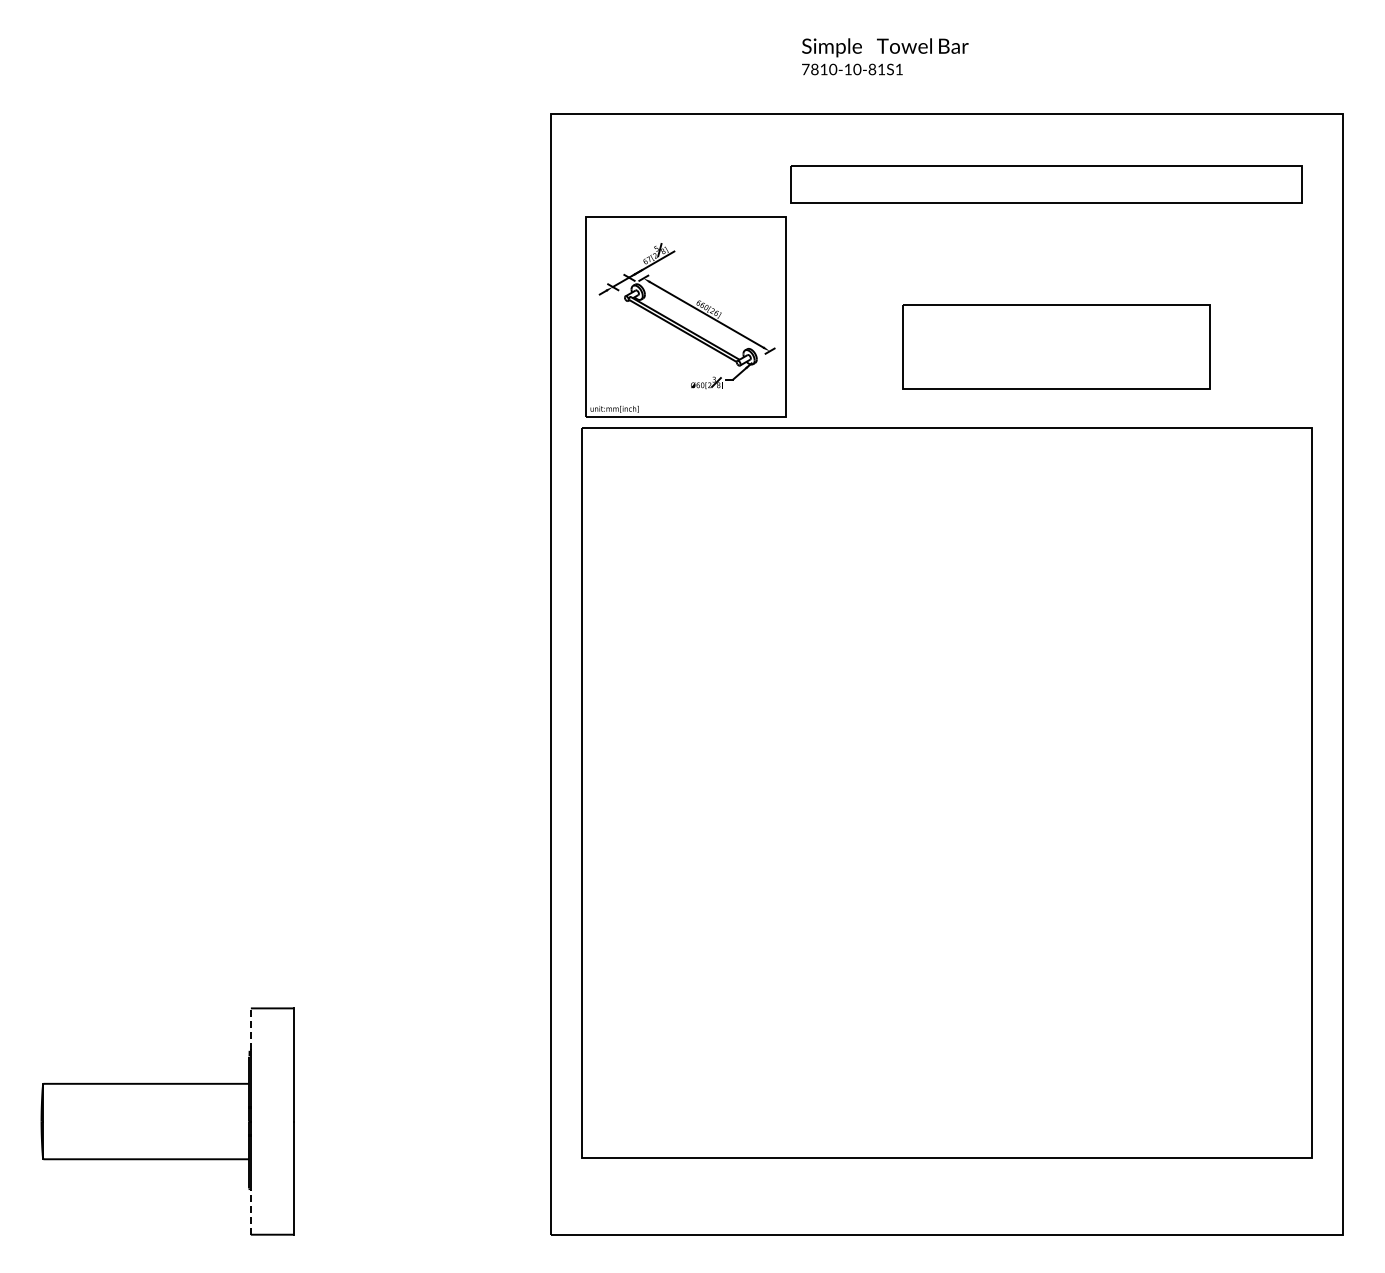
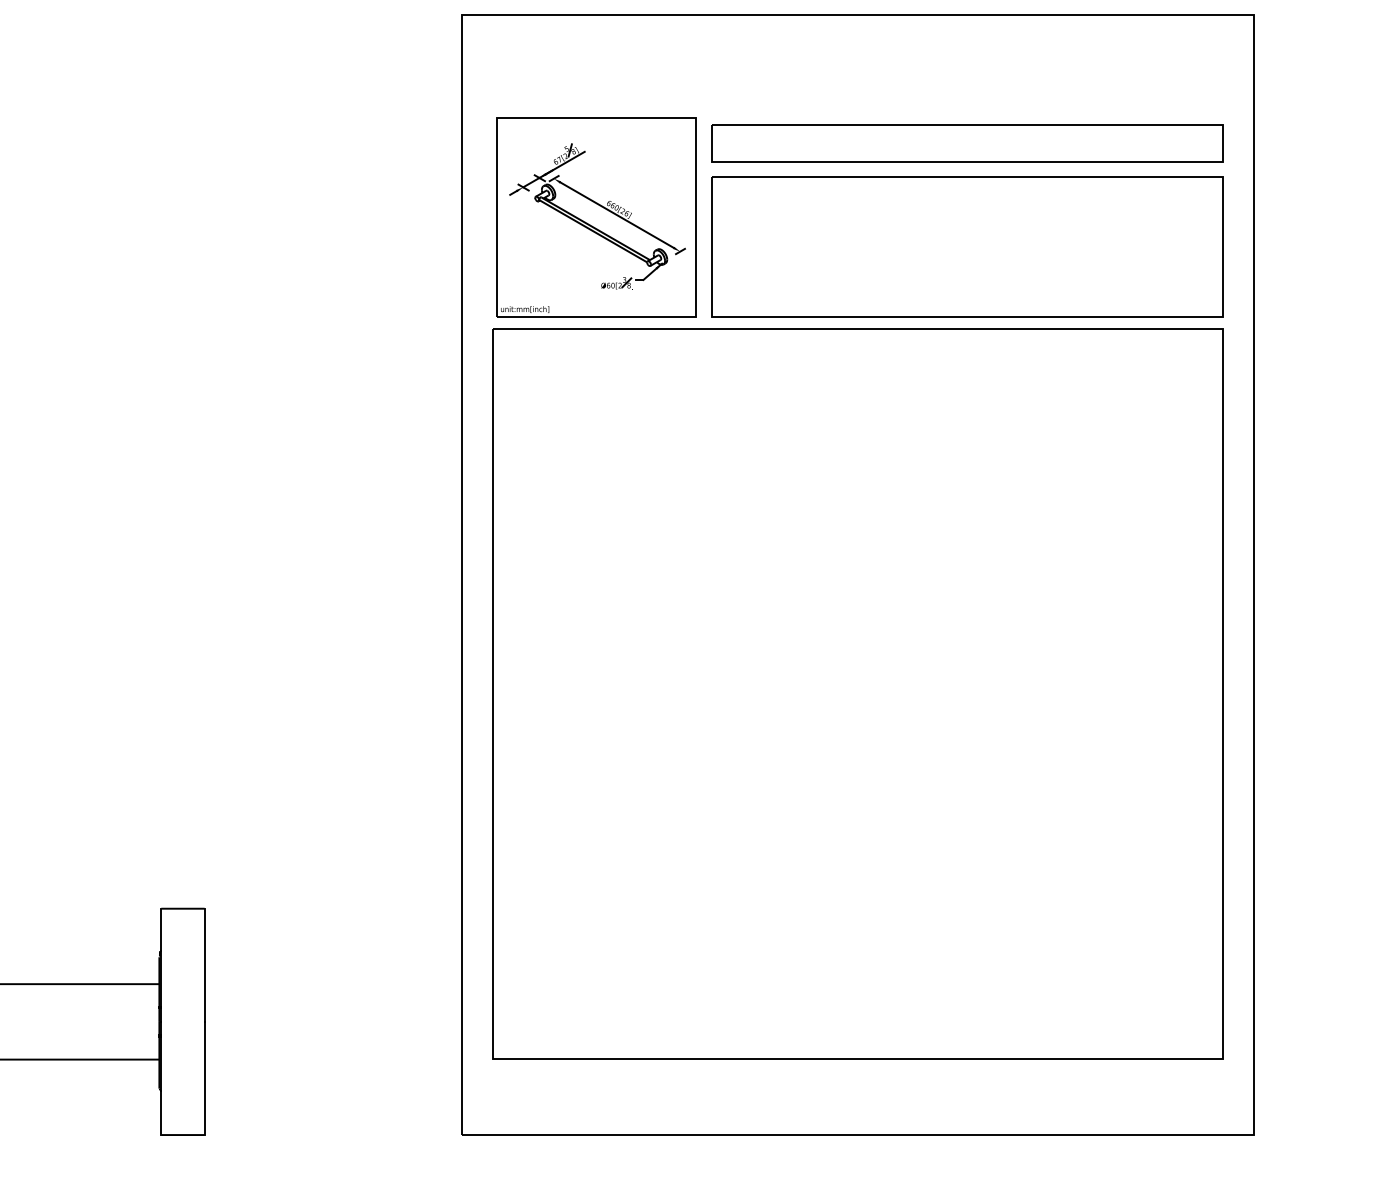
part: (1046, 184) -> (966, 143), moved
part: (1056, 346) -> (966, 246), size x1.67
line: (250, 1028) -> (160, 928), dashed -> solid
line: (250, 1212) -> (160, 1112), dashed -> solid

